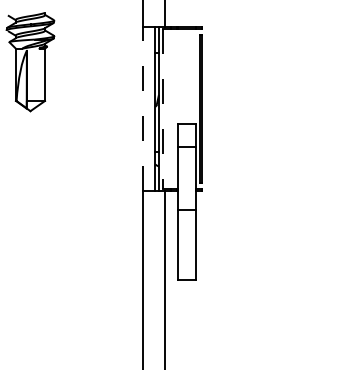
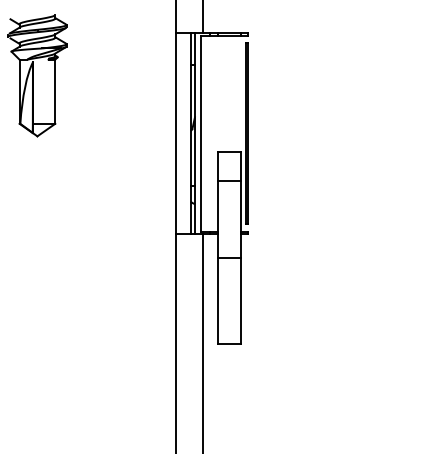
line: (142, 108) -> (175, 133), dashed -> solid
line: (163, 109) -> (200, 134), dashed -> solid

